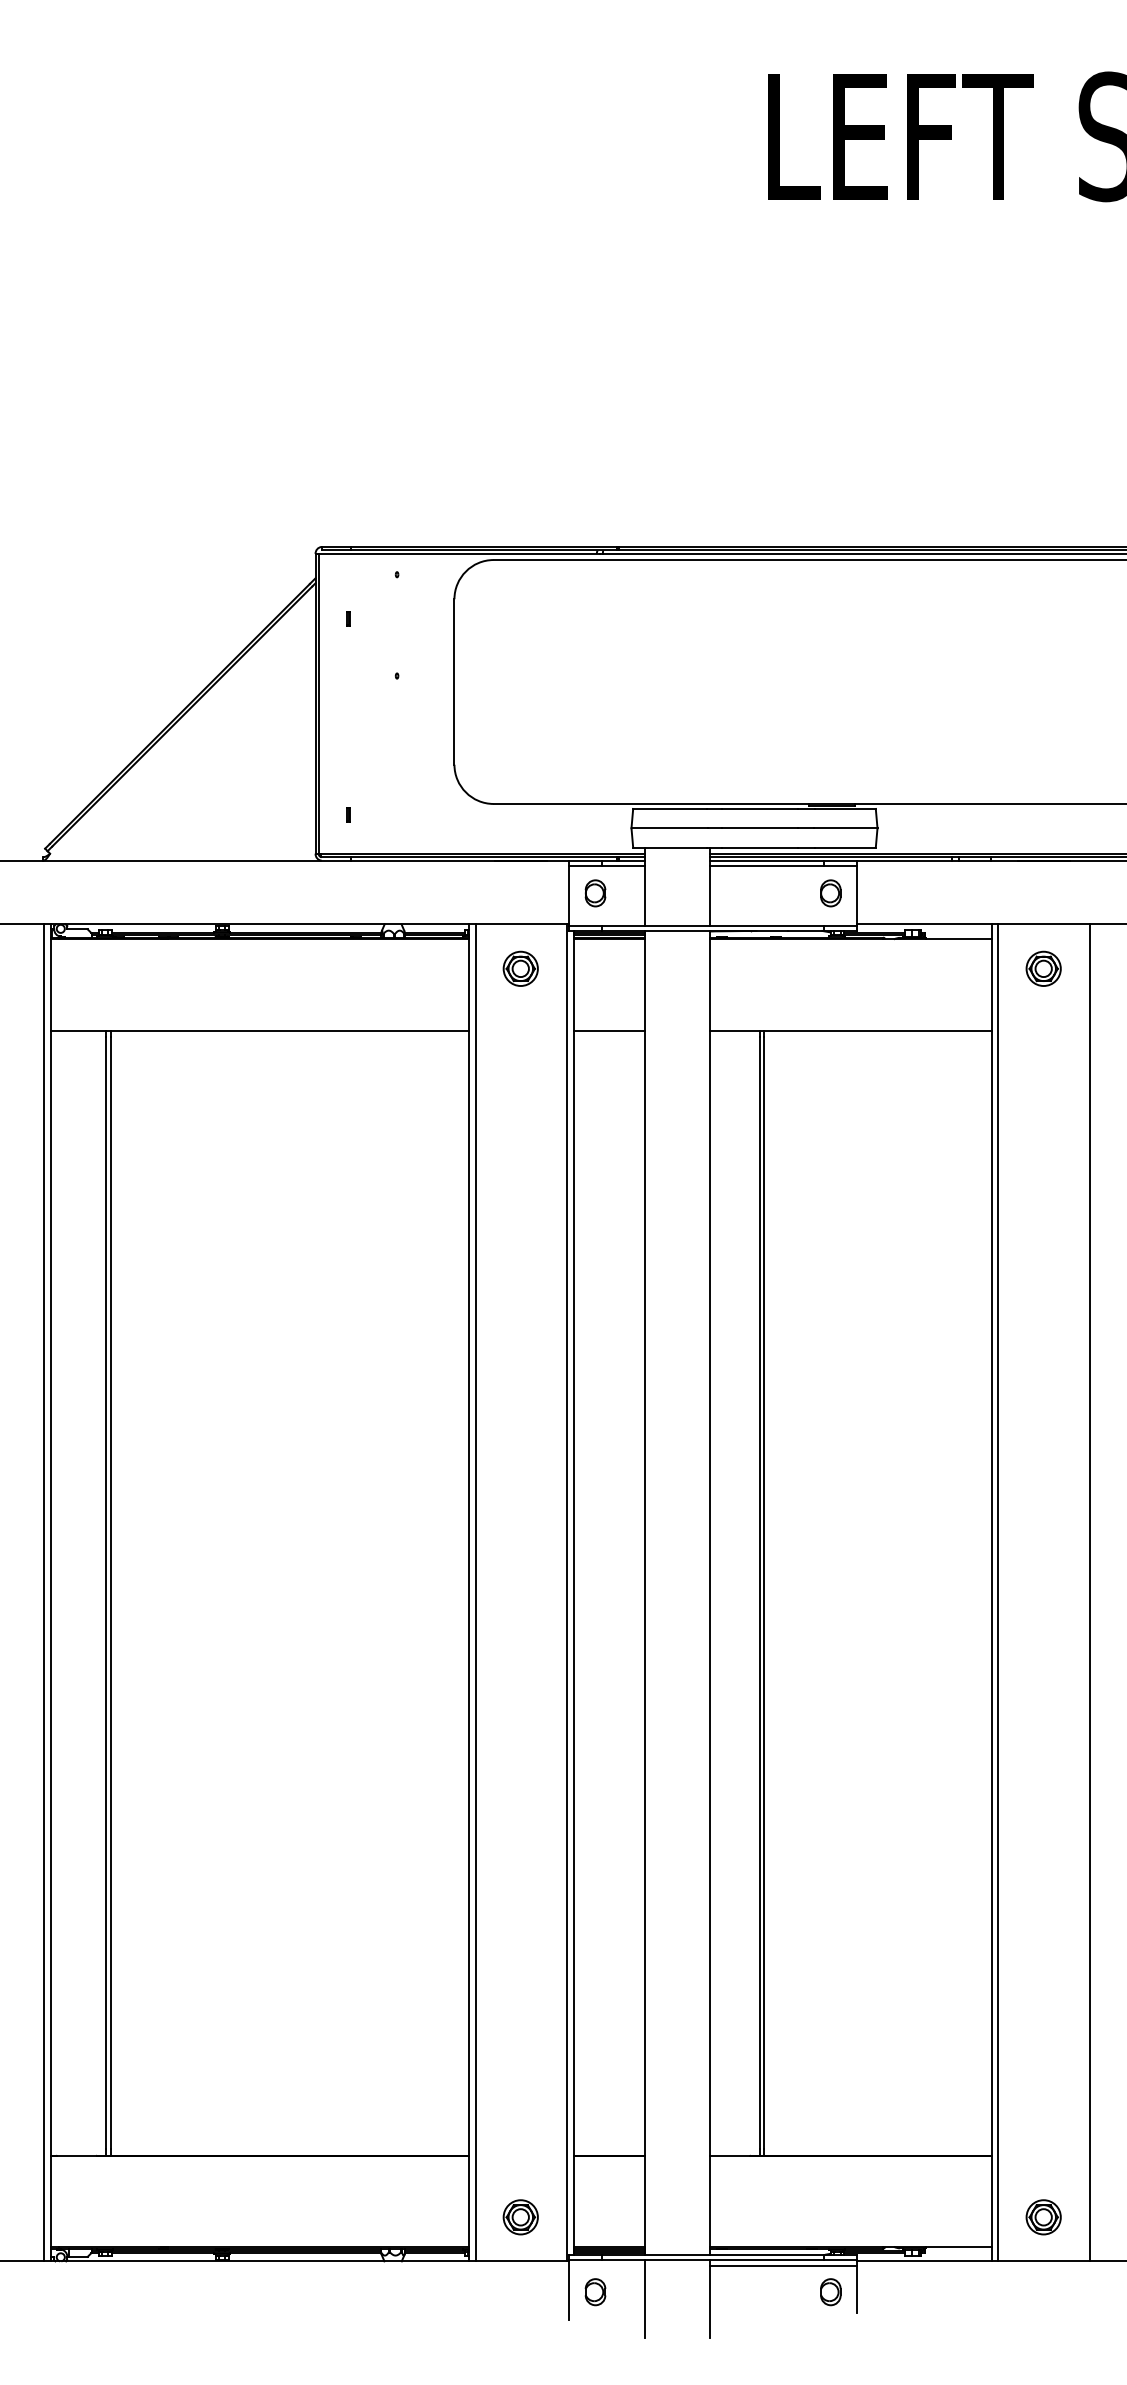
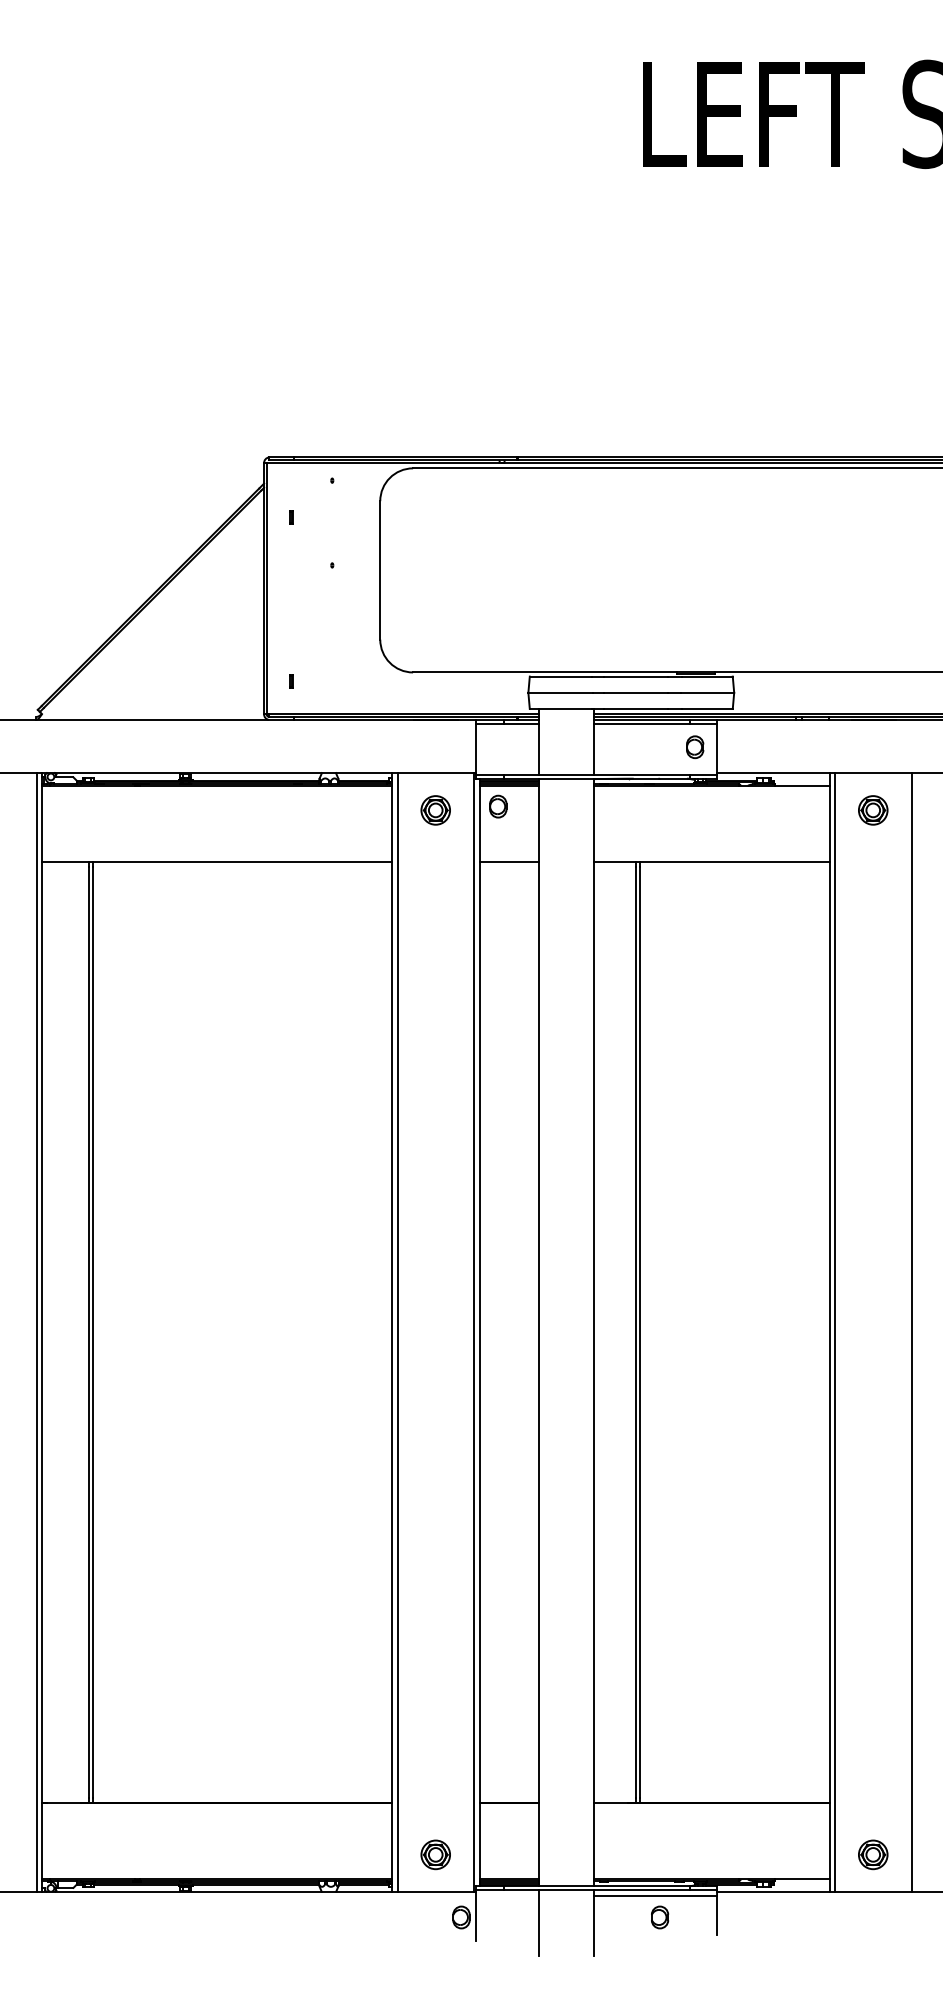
part: (595, 893) -> (498, 806), moved
part: (595, 2292) -> (461, 1917), moved
part: (830, 2292) -> (659, 1917), moved

